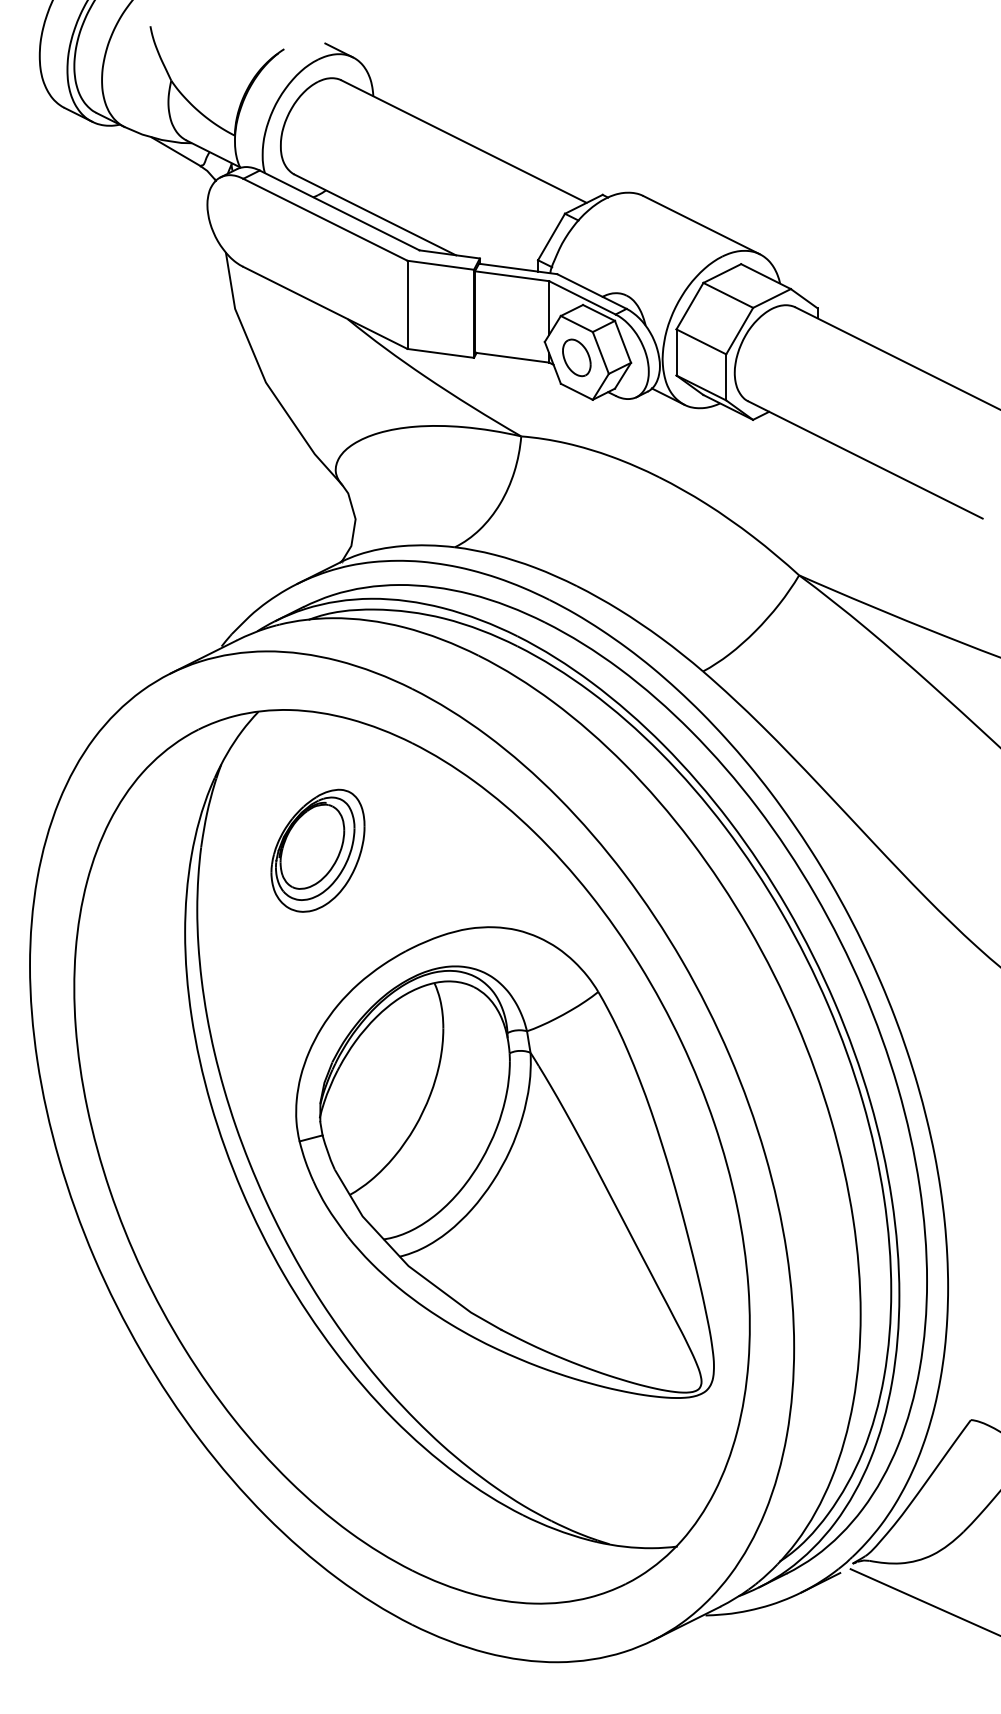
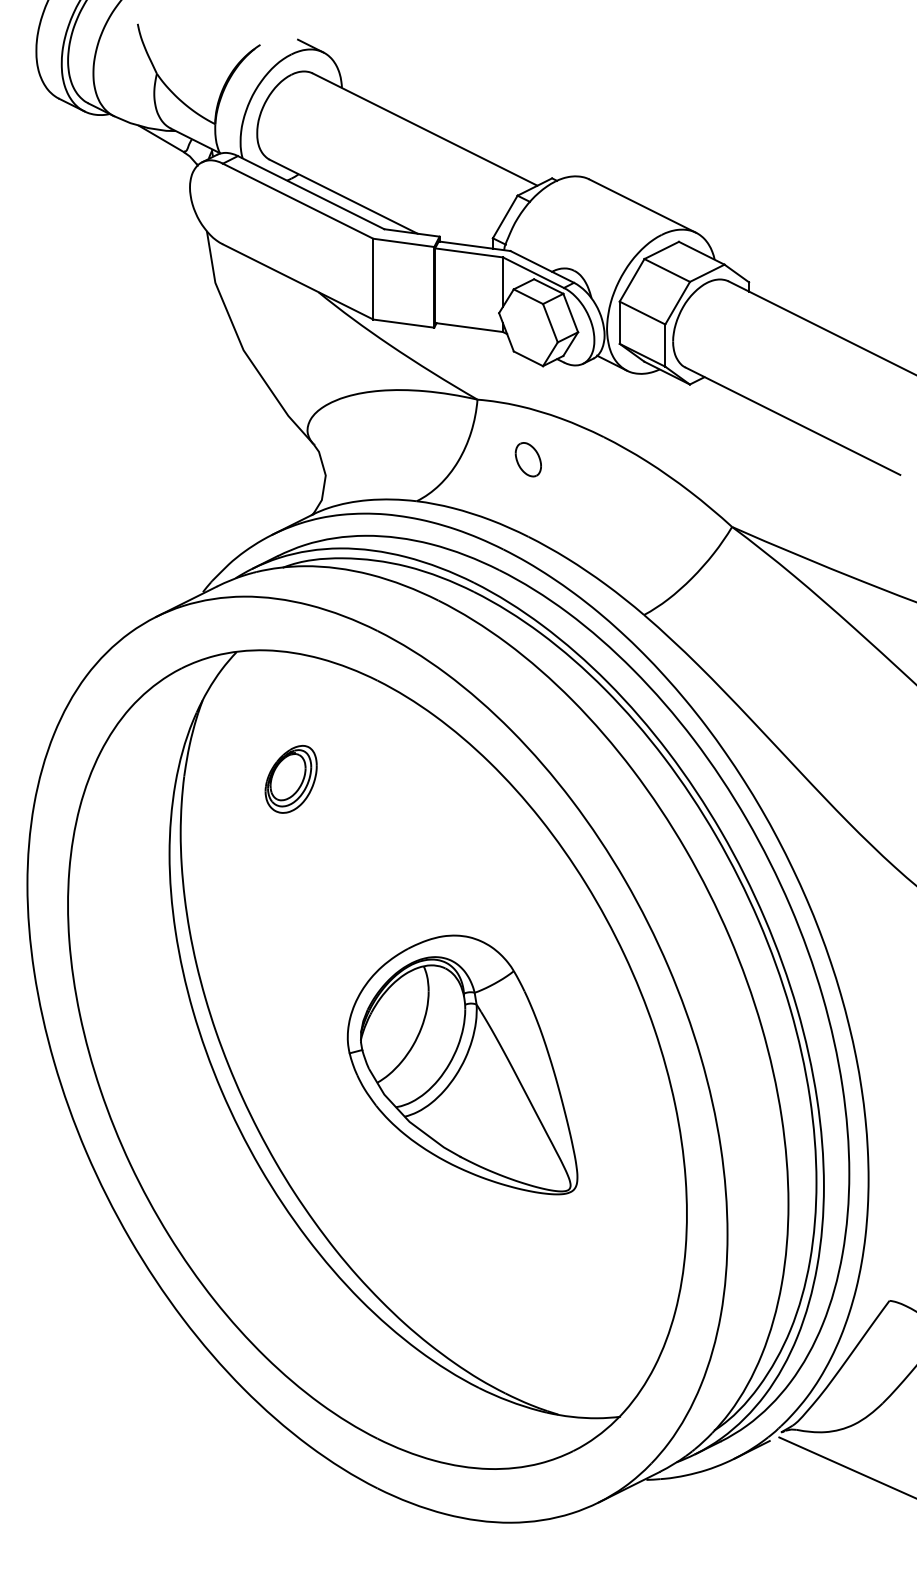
part: (575, 357) -> (527, 459), moved
part: (317, 850) -> (290, 779), size x0.6
part: (504, 1162) -> (462, 1064), size x0.6

